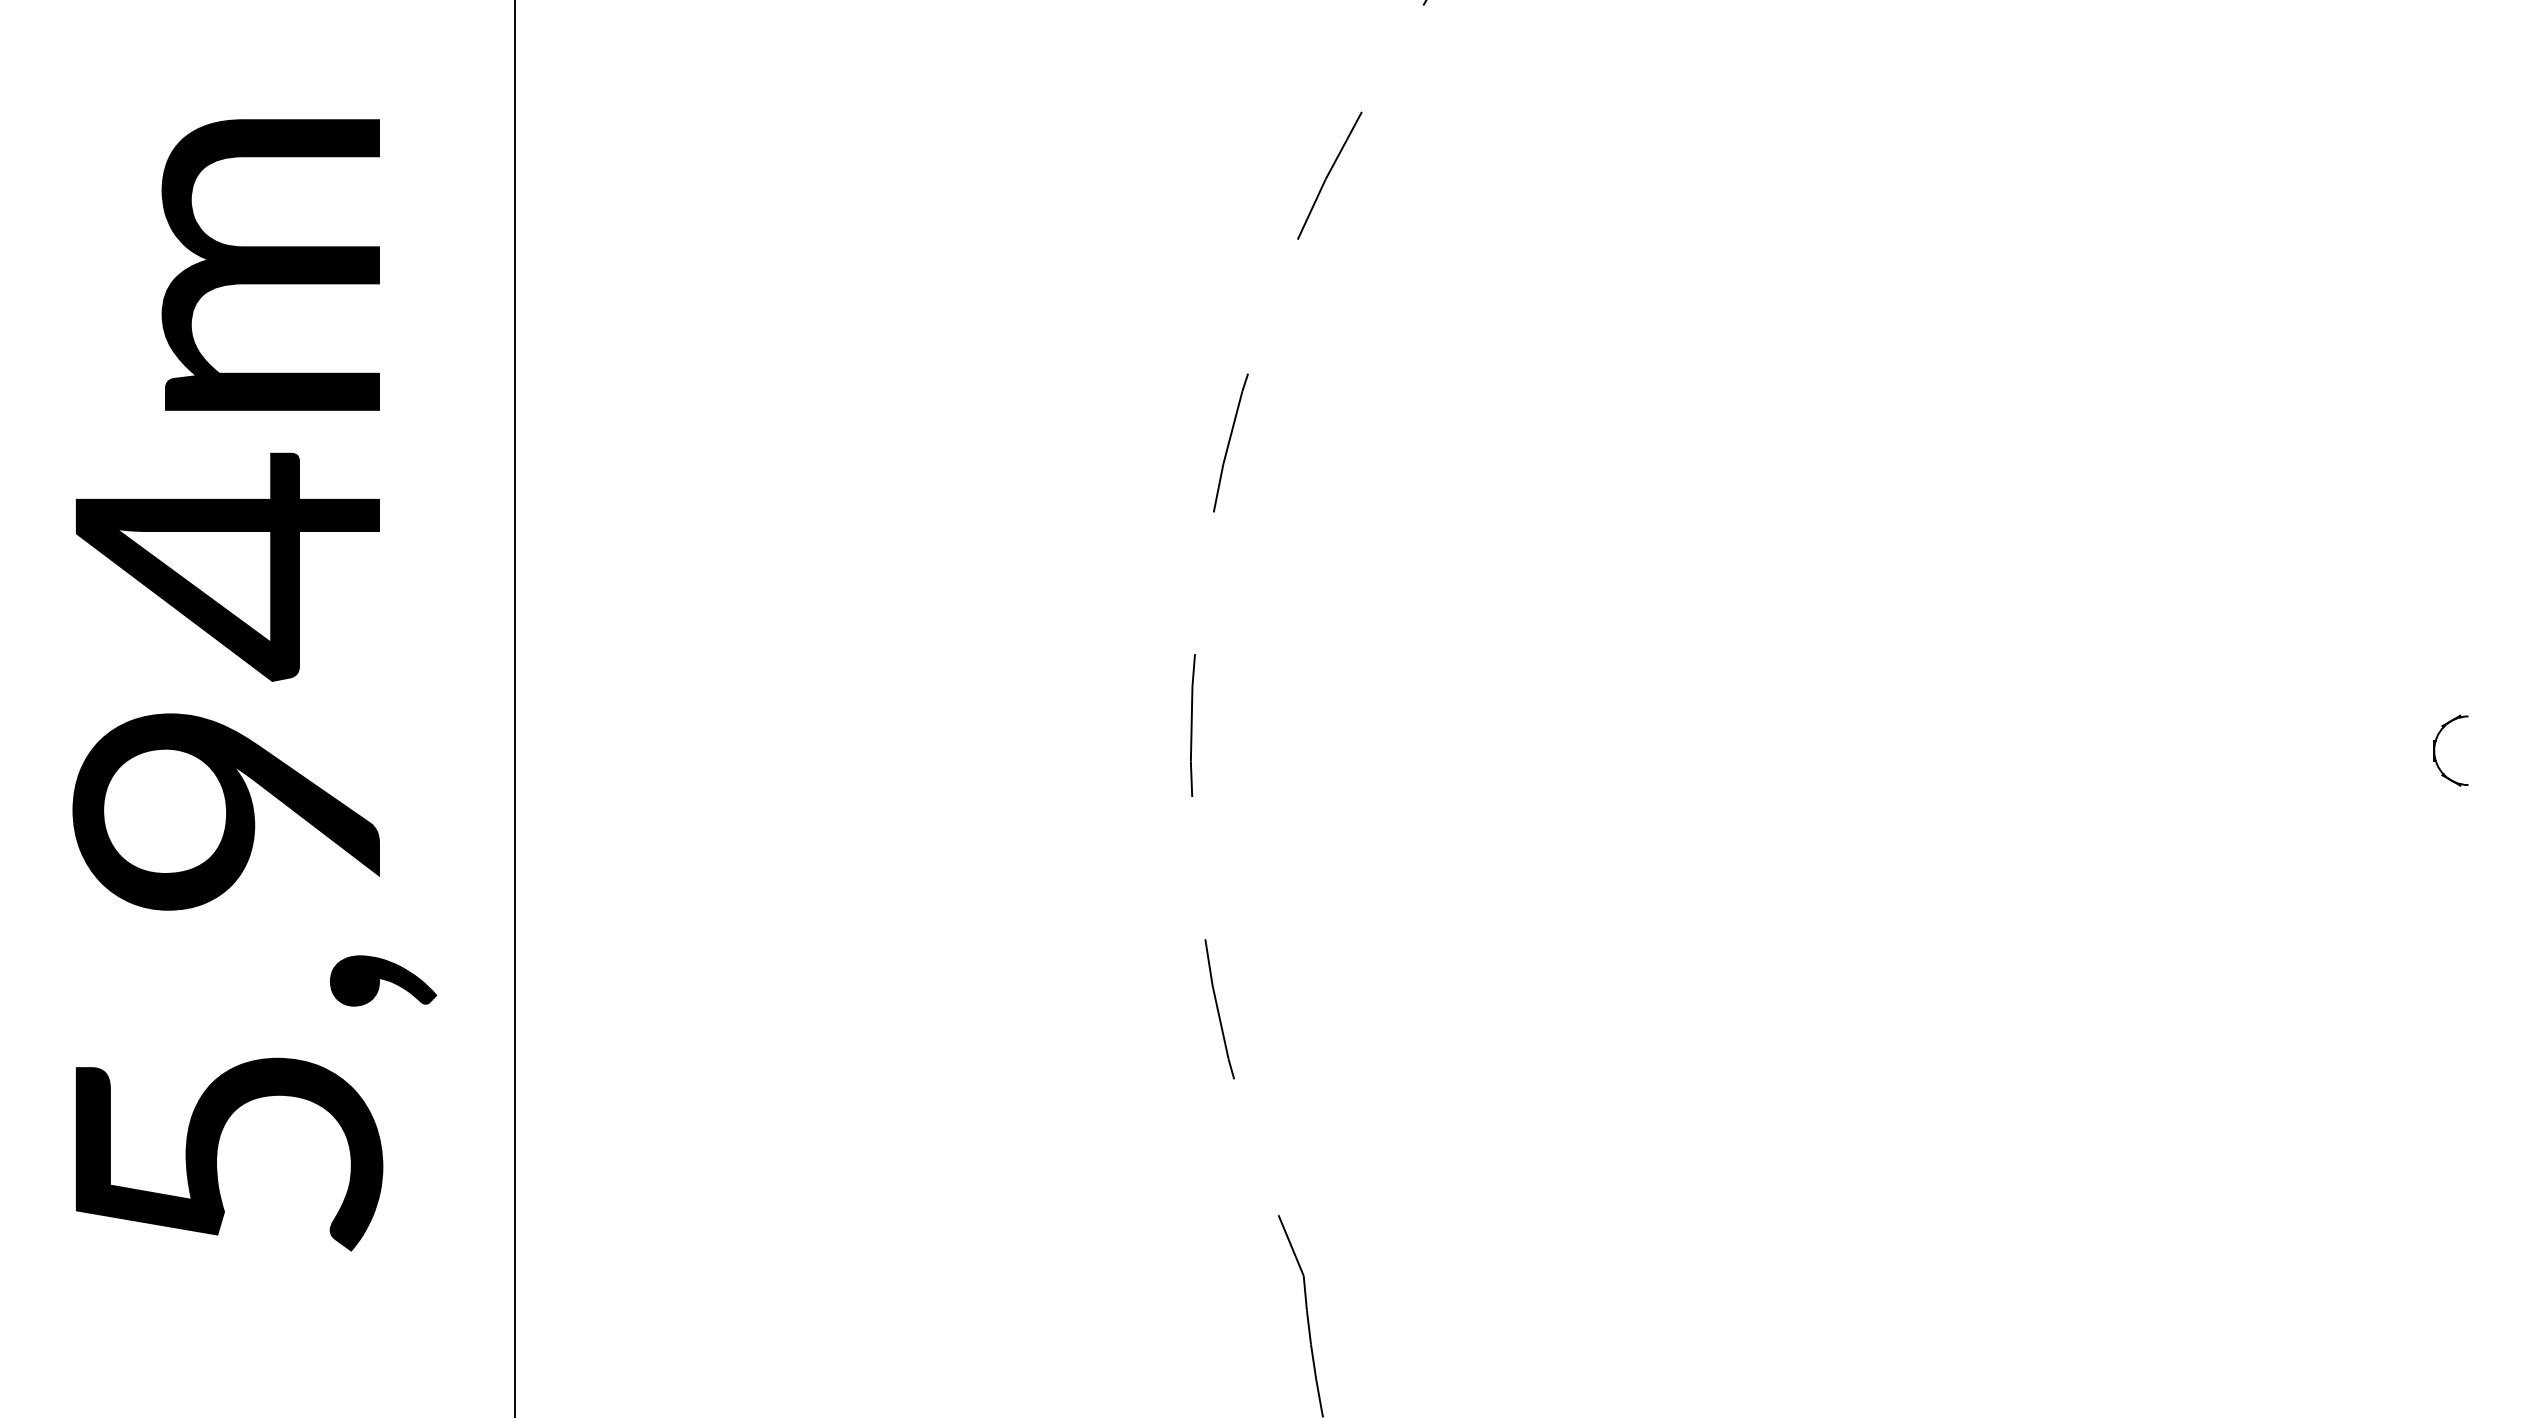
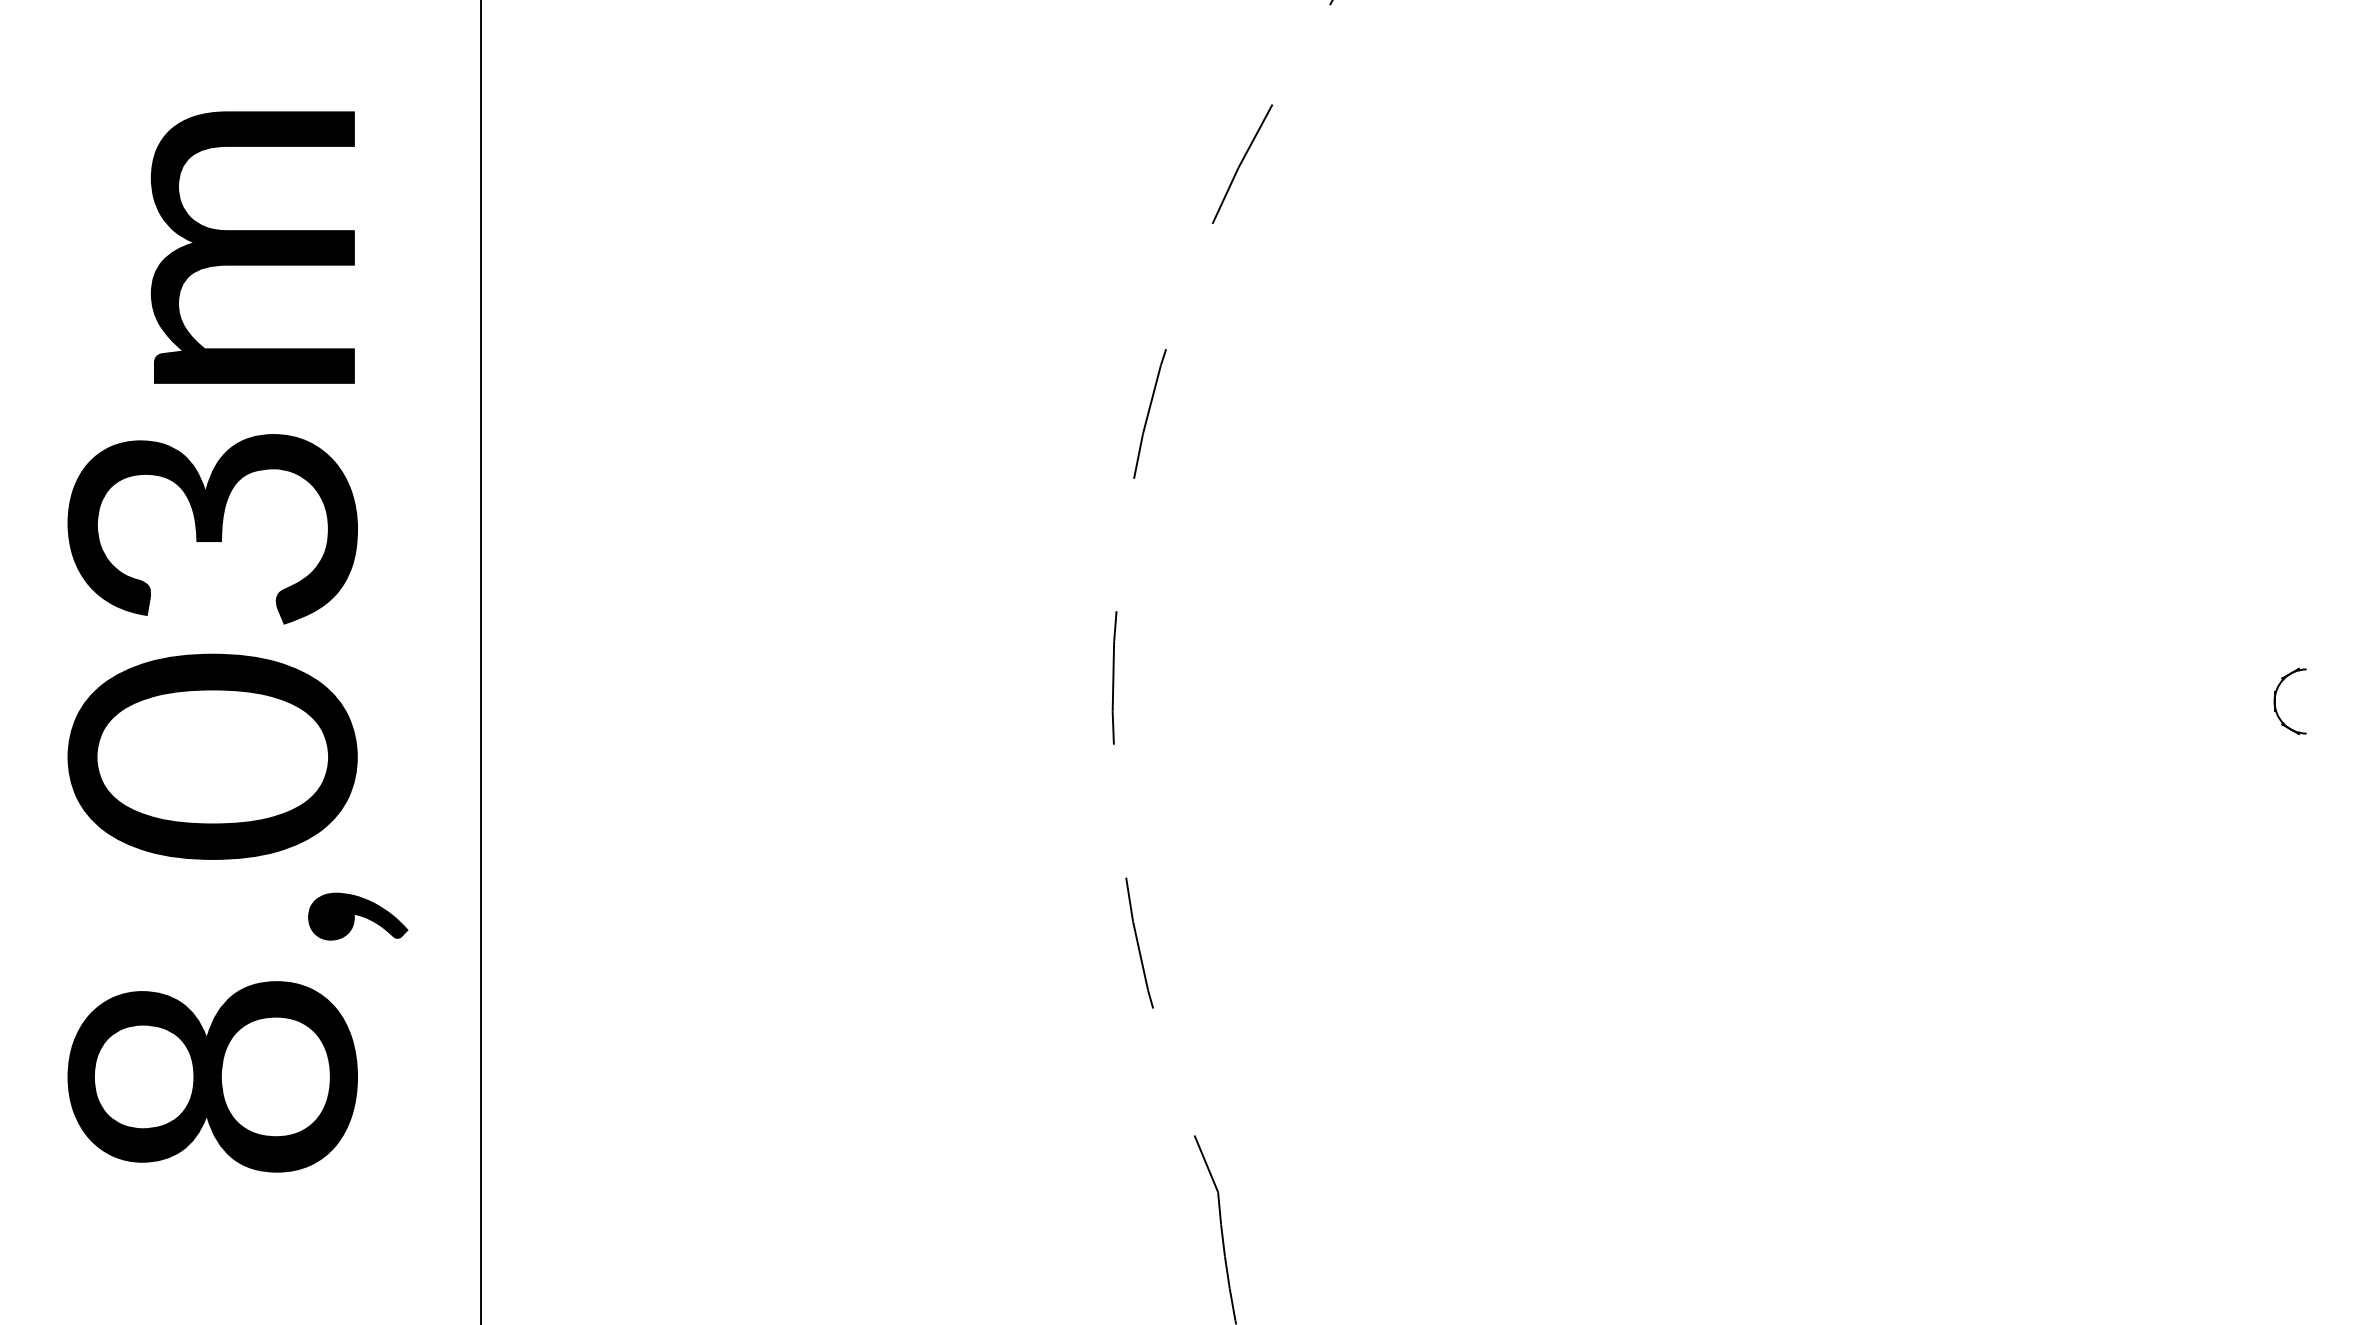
text: (227, 853) -> (212, 797), 5,94m -> 8,03m

